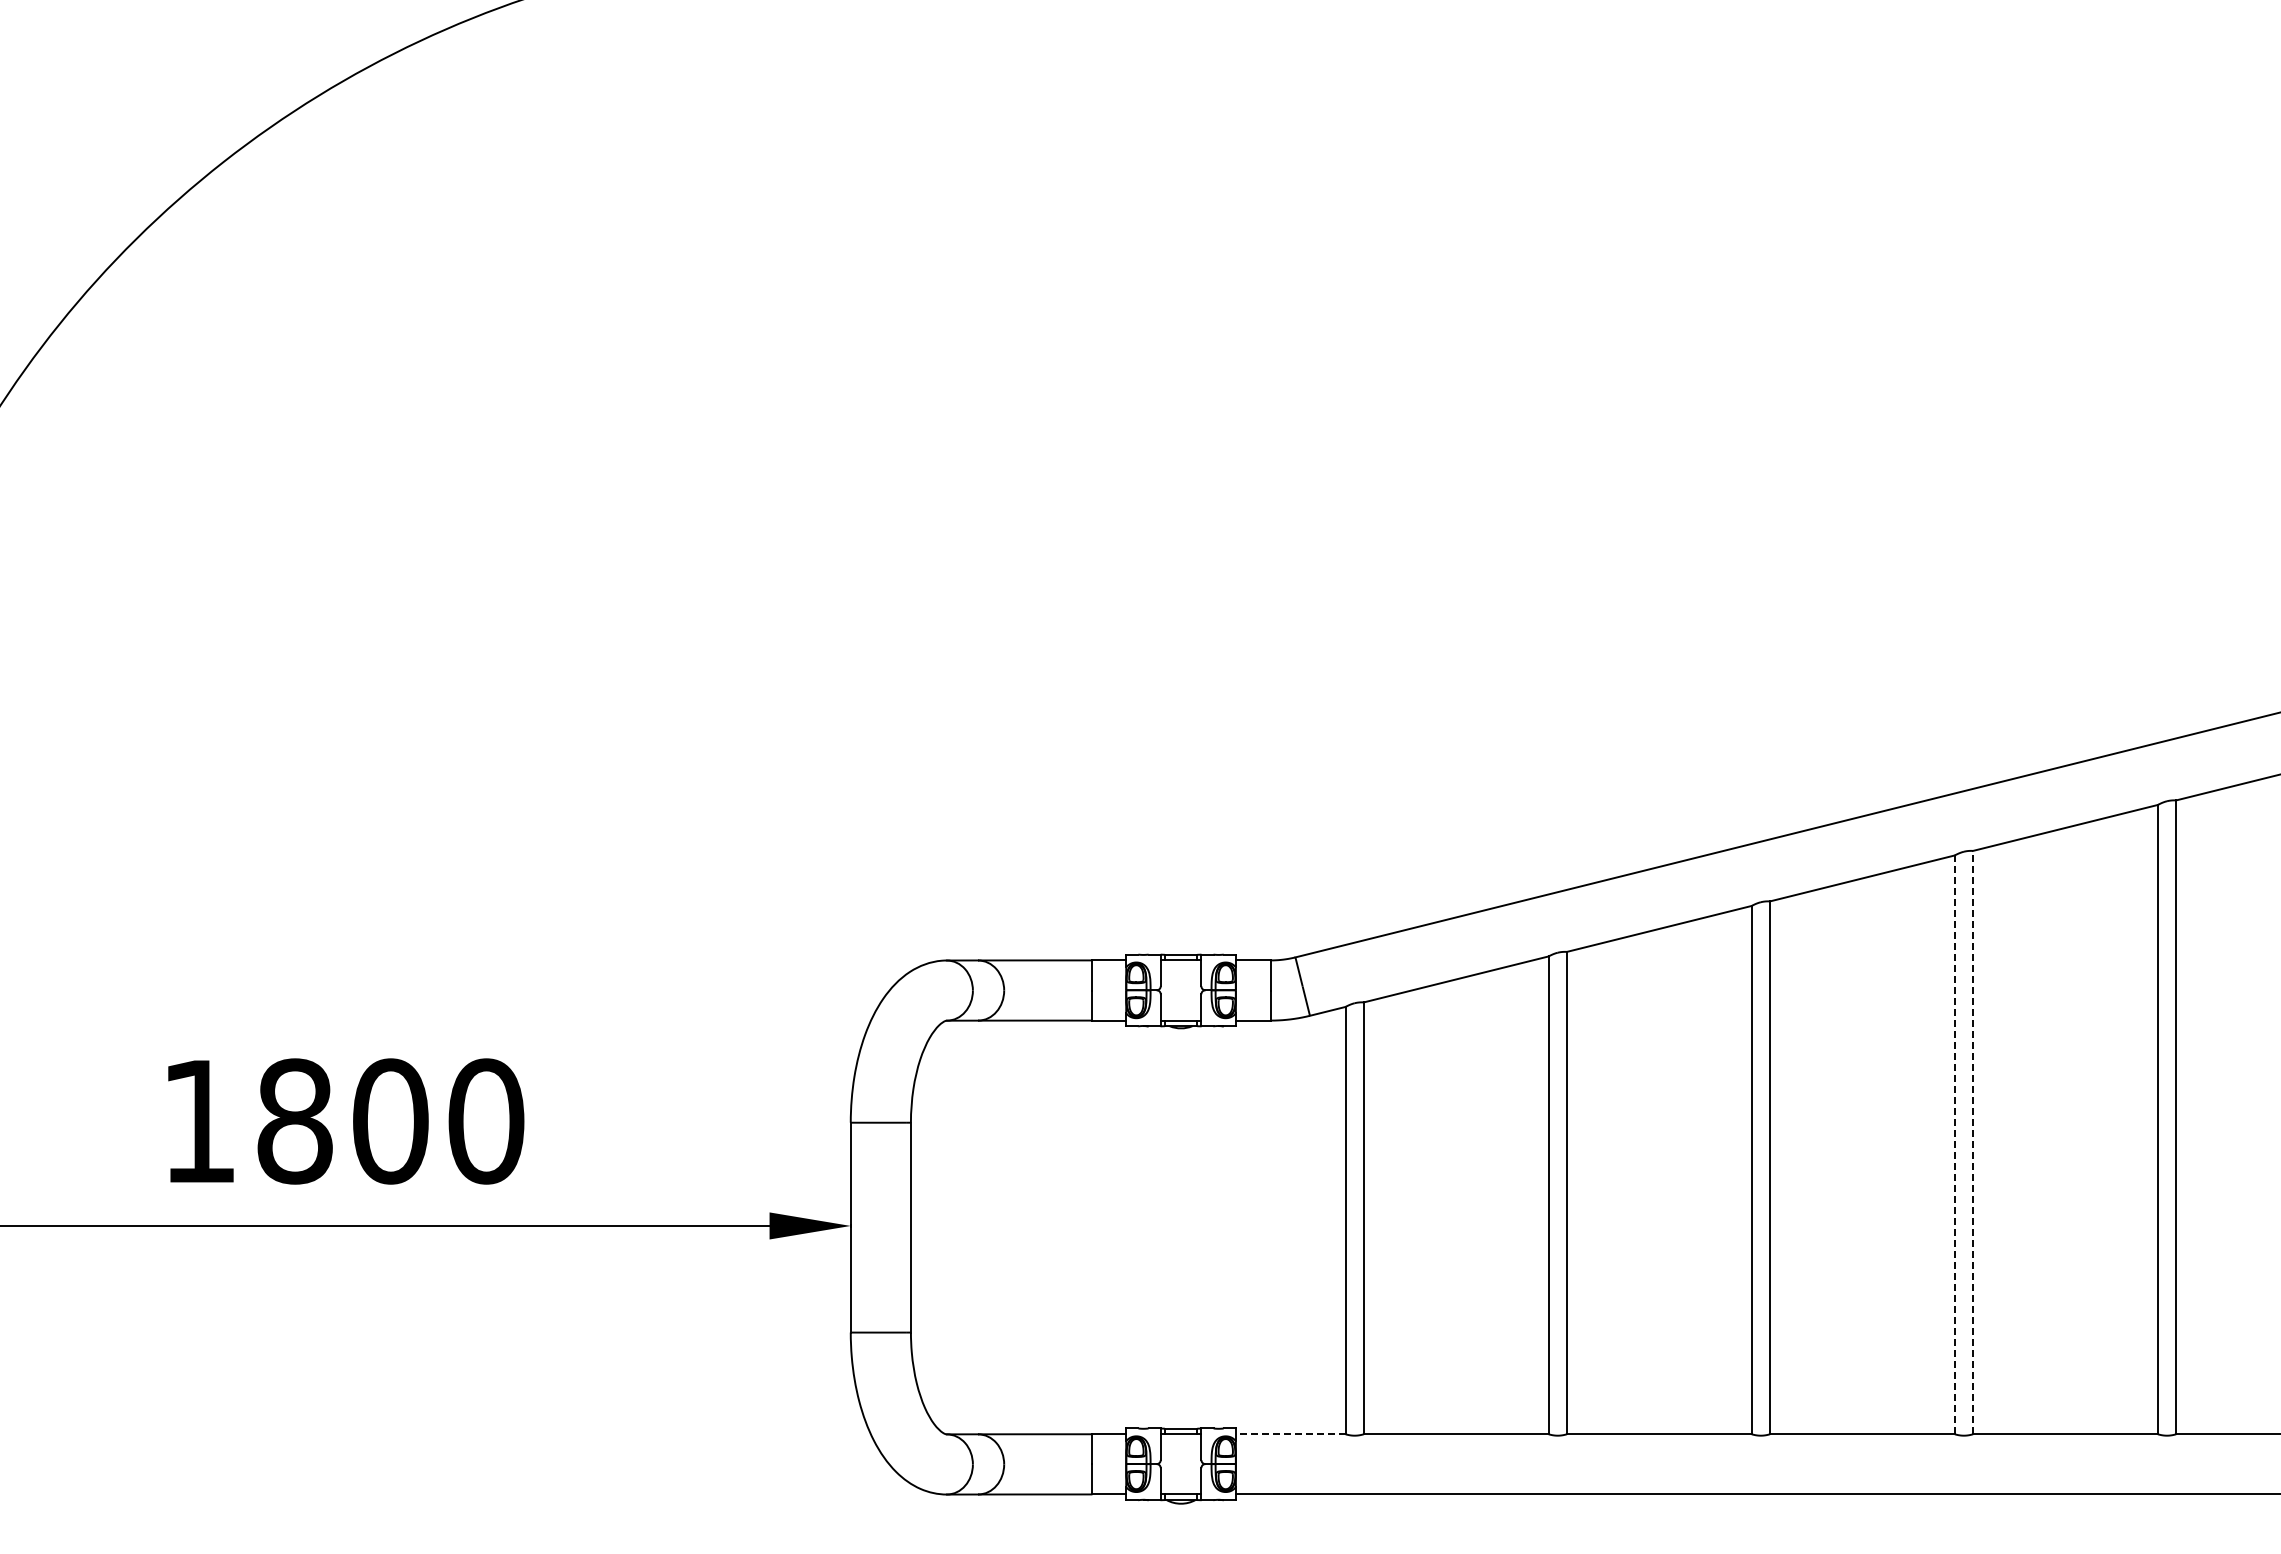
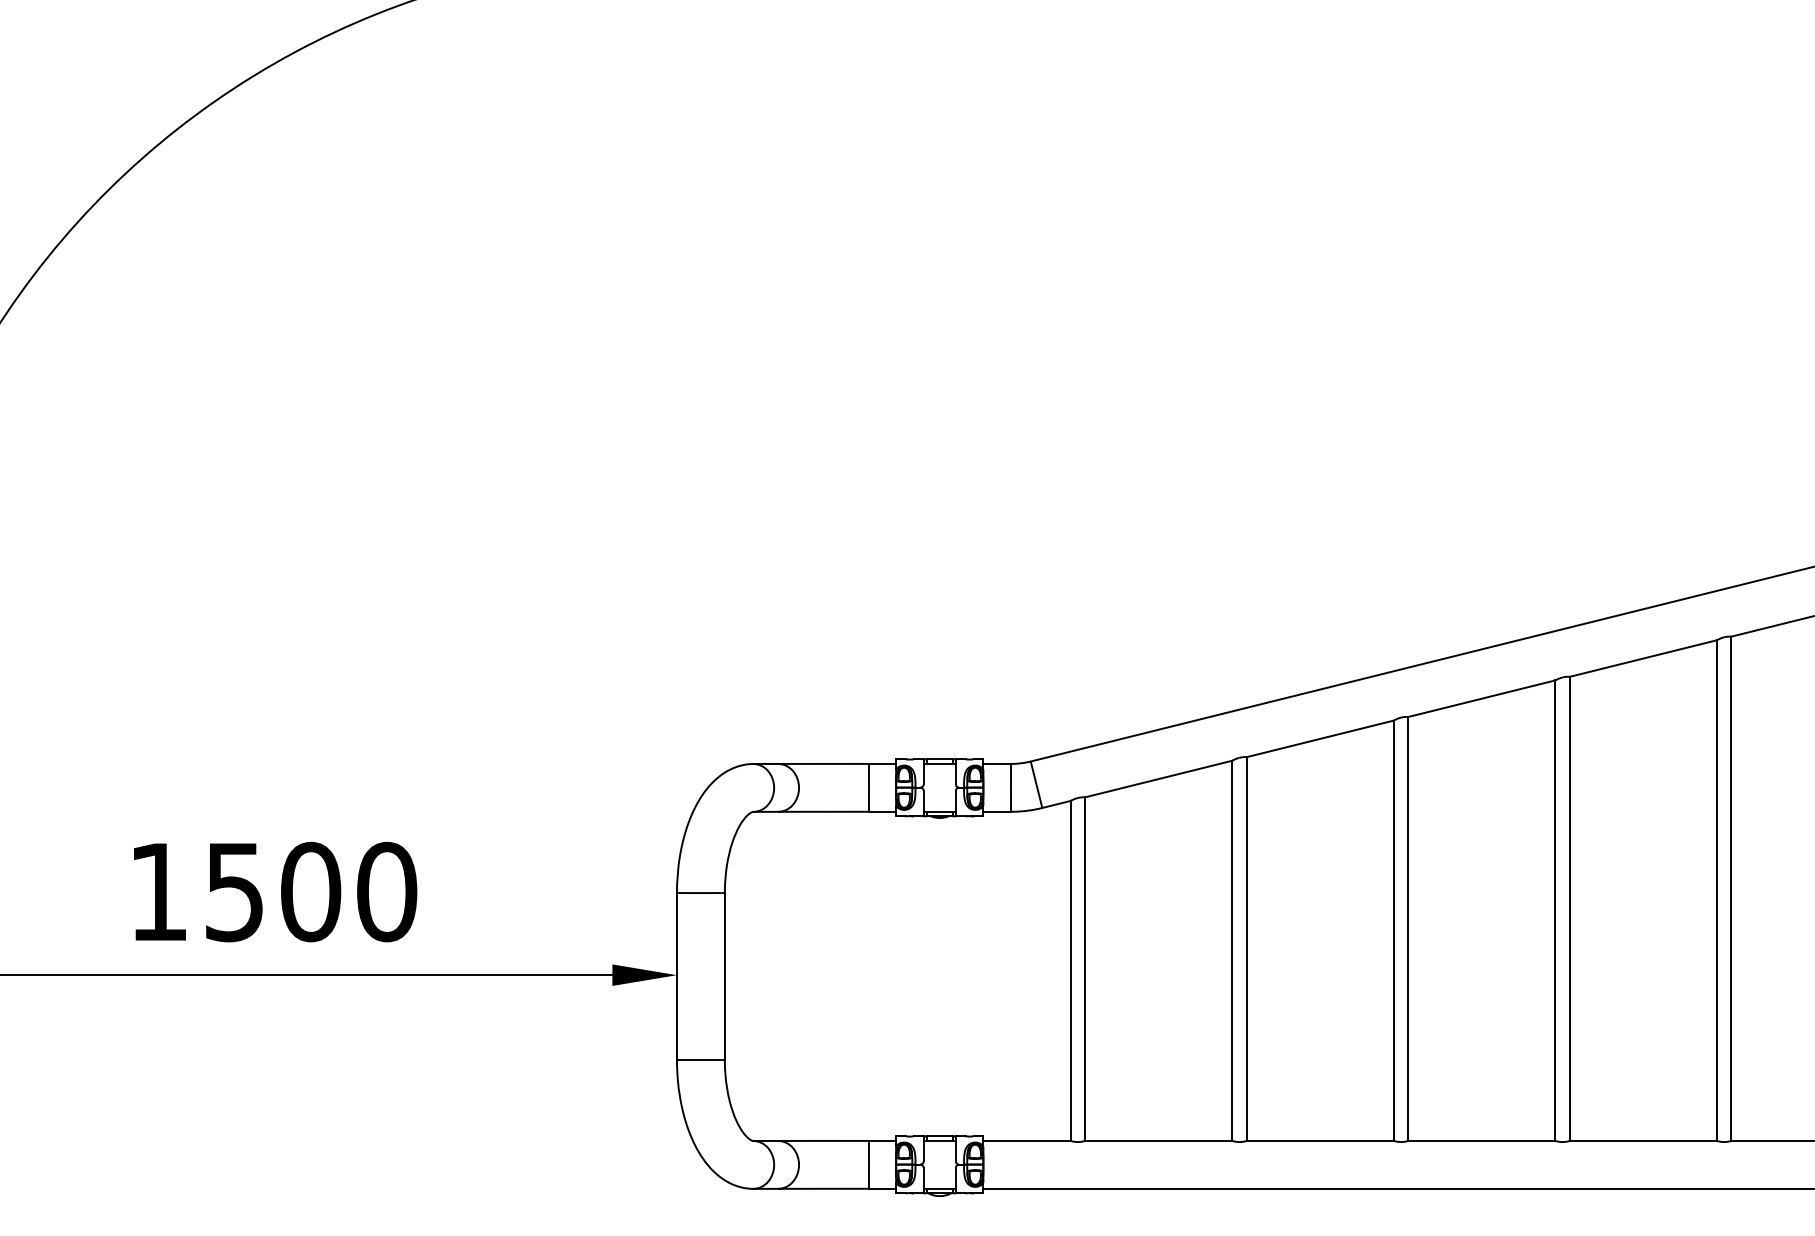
text: (294, 1121) -> (234, 892), 1800 -> 1500
line: (1973, 1142) -> (1570, 908), dashed -> solid
line: (1954, 1144) -> (1555, 910), dashed -> solid
line: (1290, 1434) -> (1026, 1141), dashed -> solid

